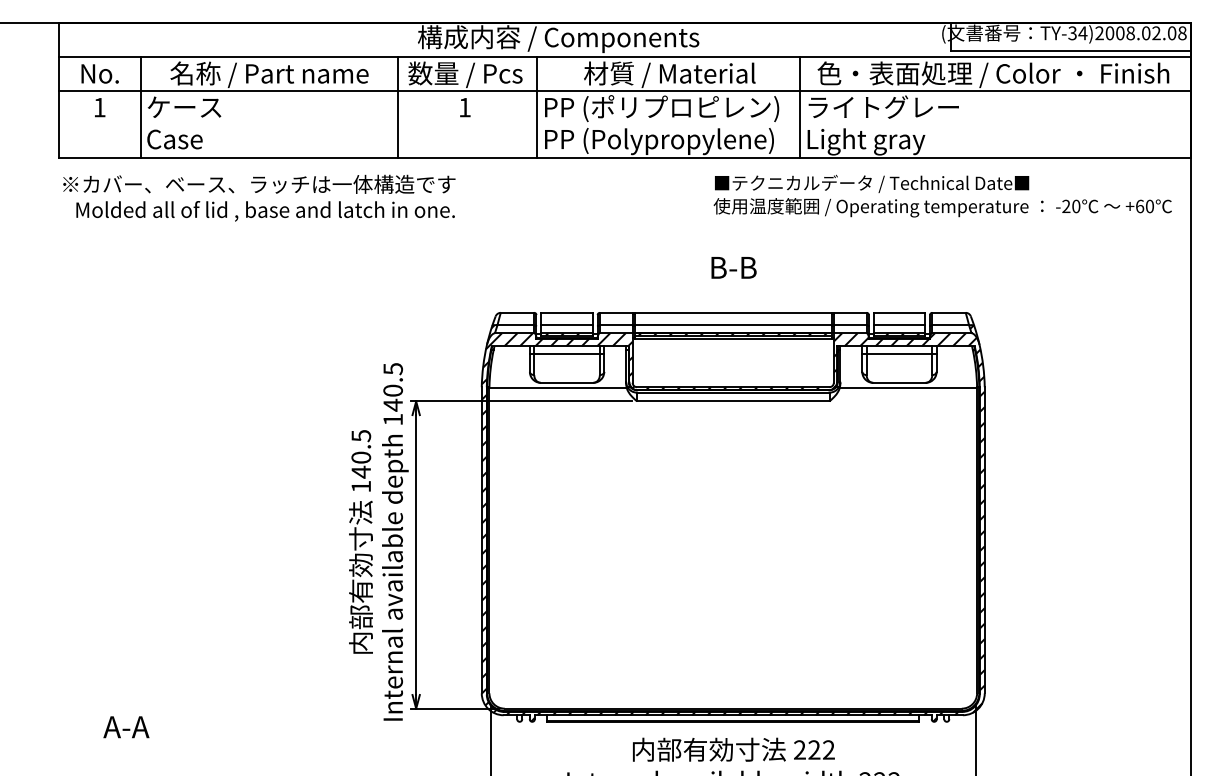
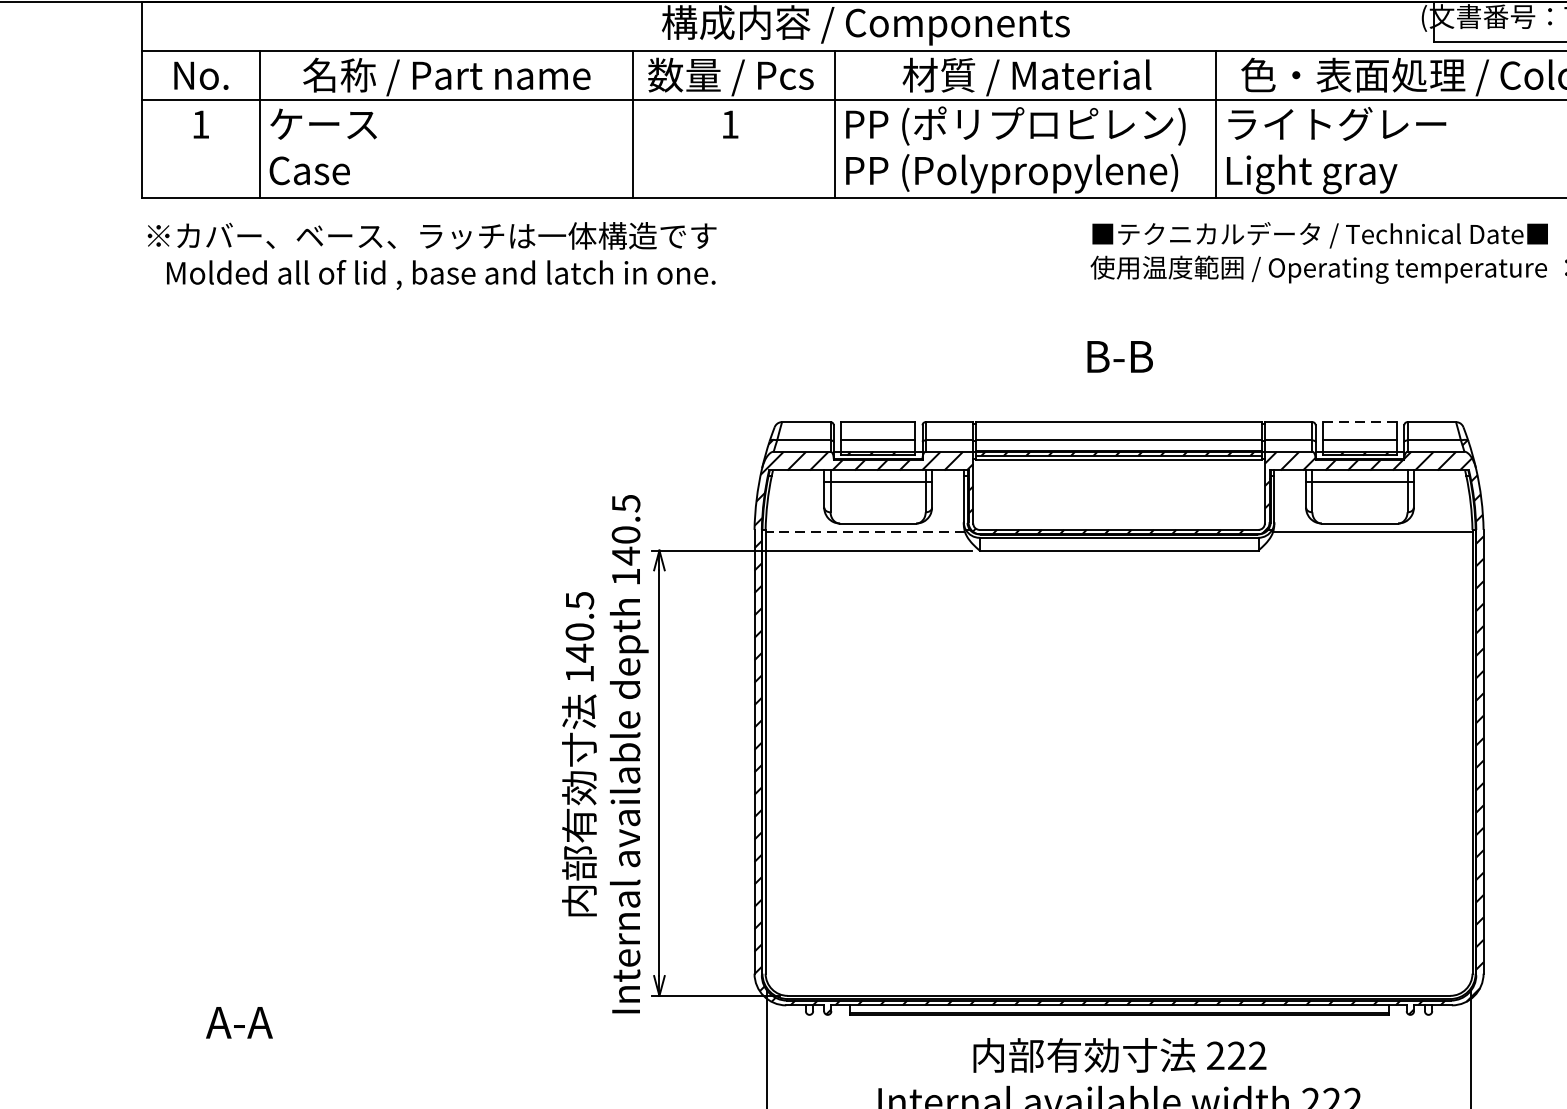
line: (899, 312) -> (1360, 421), solid -> dashed
line: (558, 388) -> (865, 531), solid -> dashed

